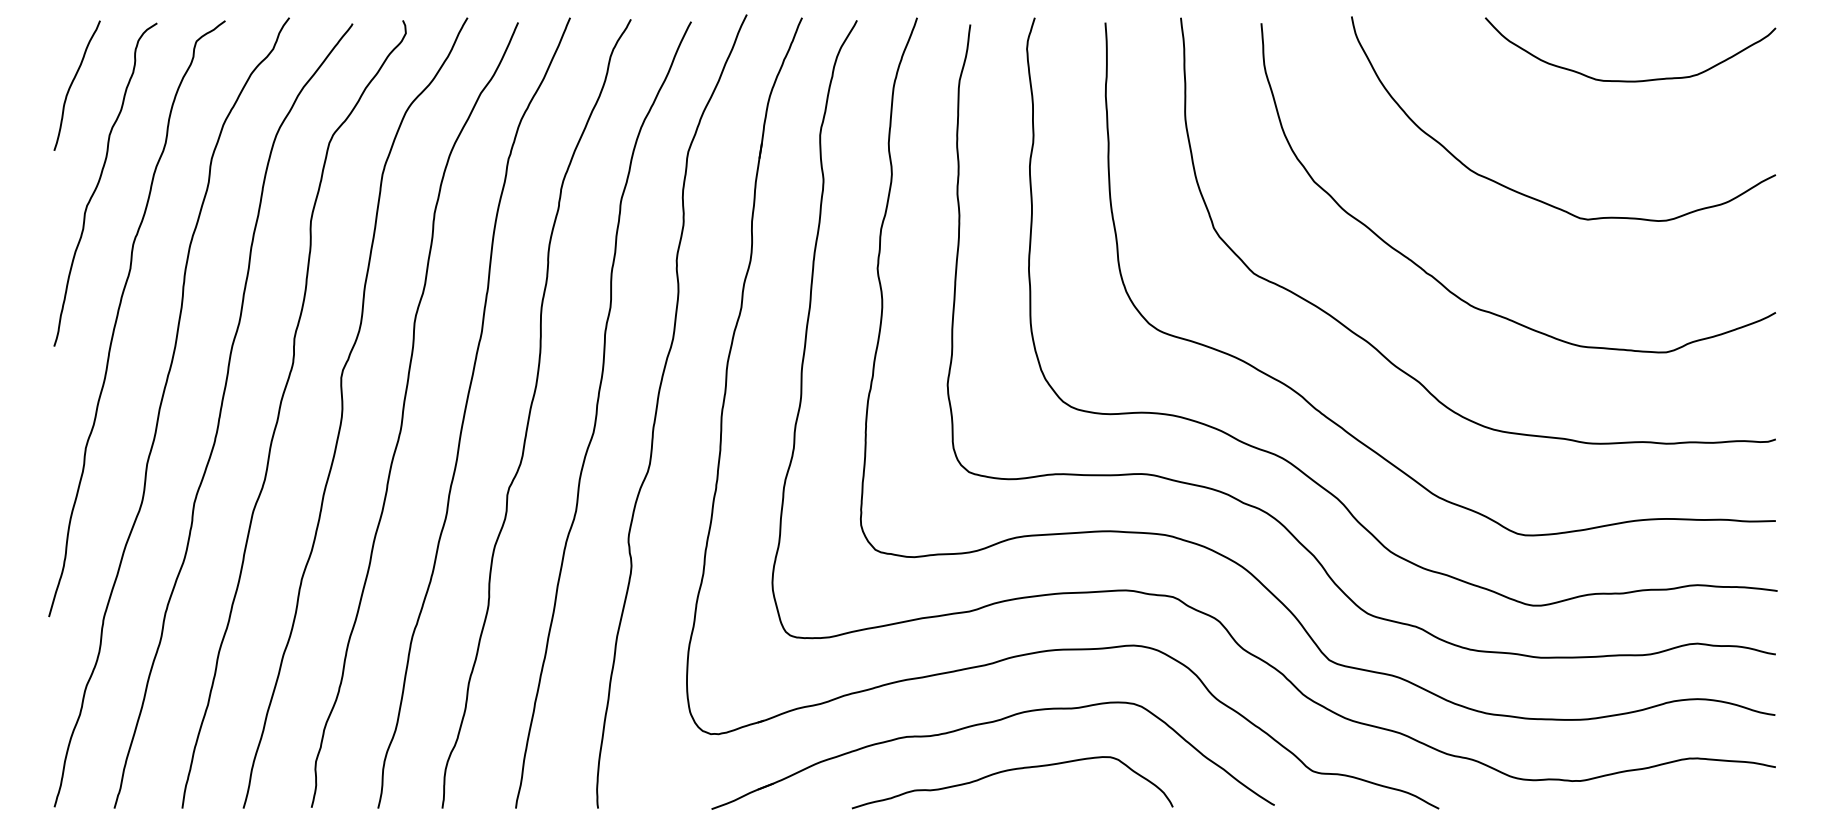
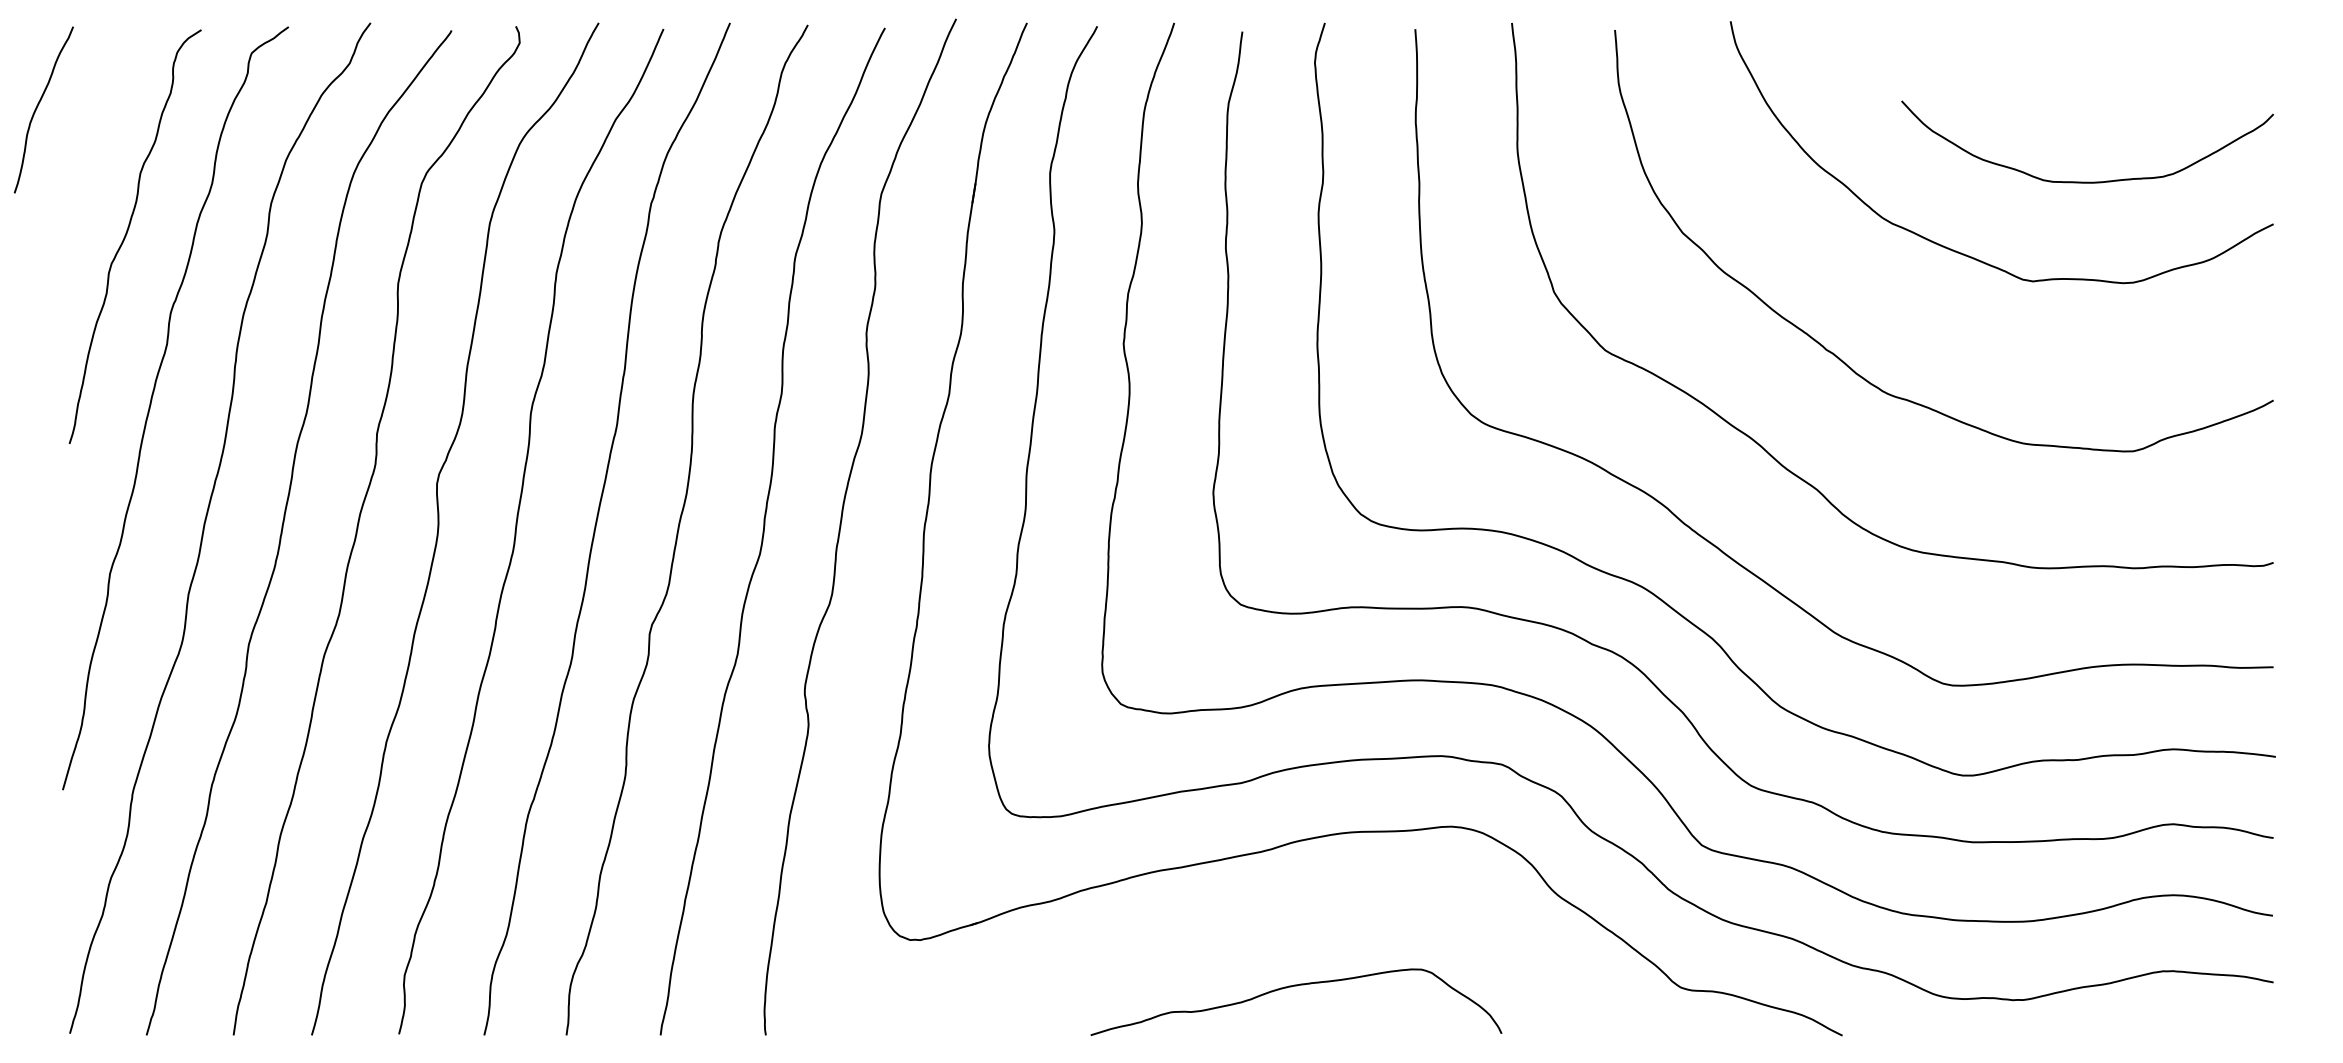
curve: (1630, 80) -> (2087, 181), moved
curve: (72, 84) -> (37, 108), moved
part: (985, 724) -> (1261, 927), removed

